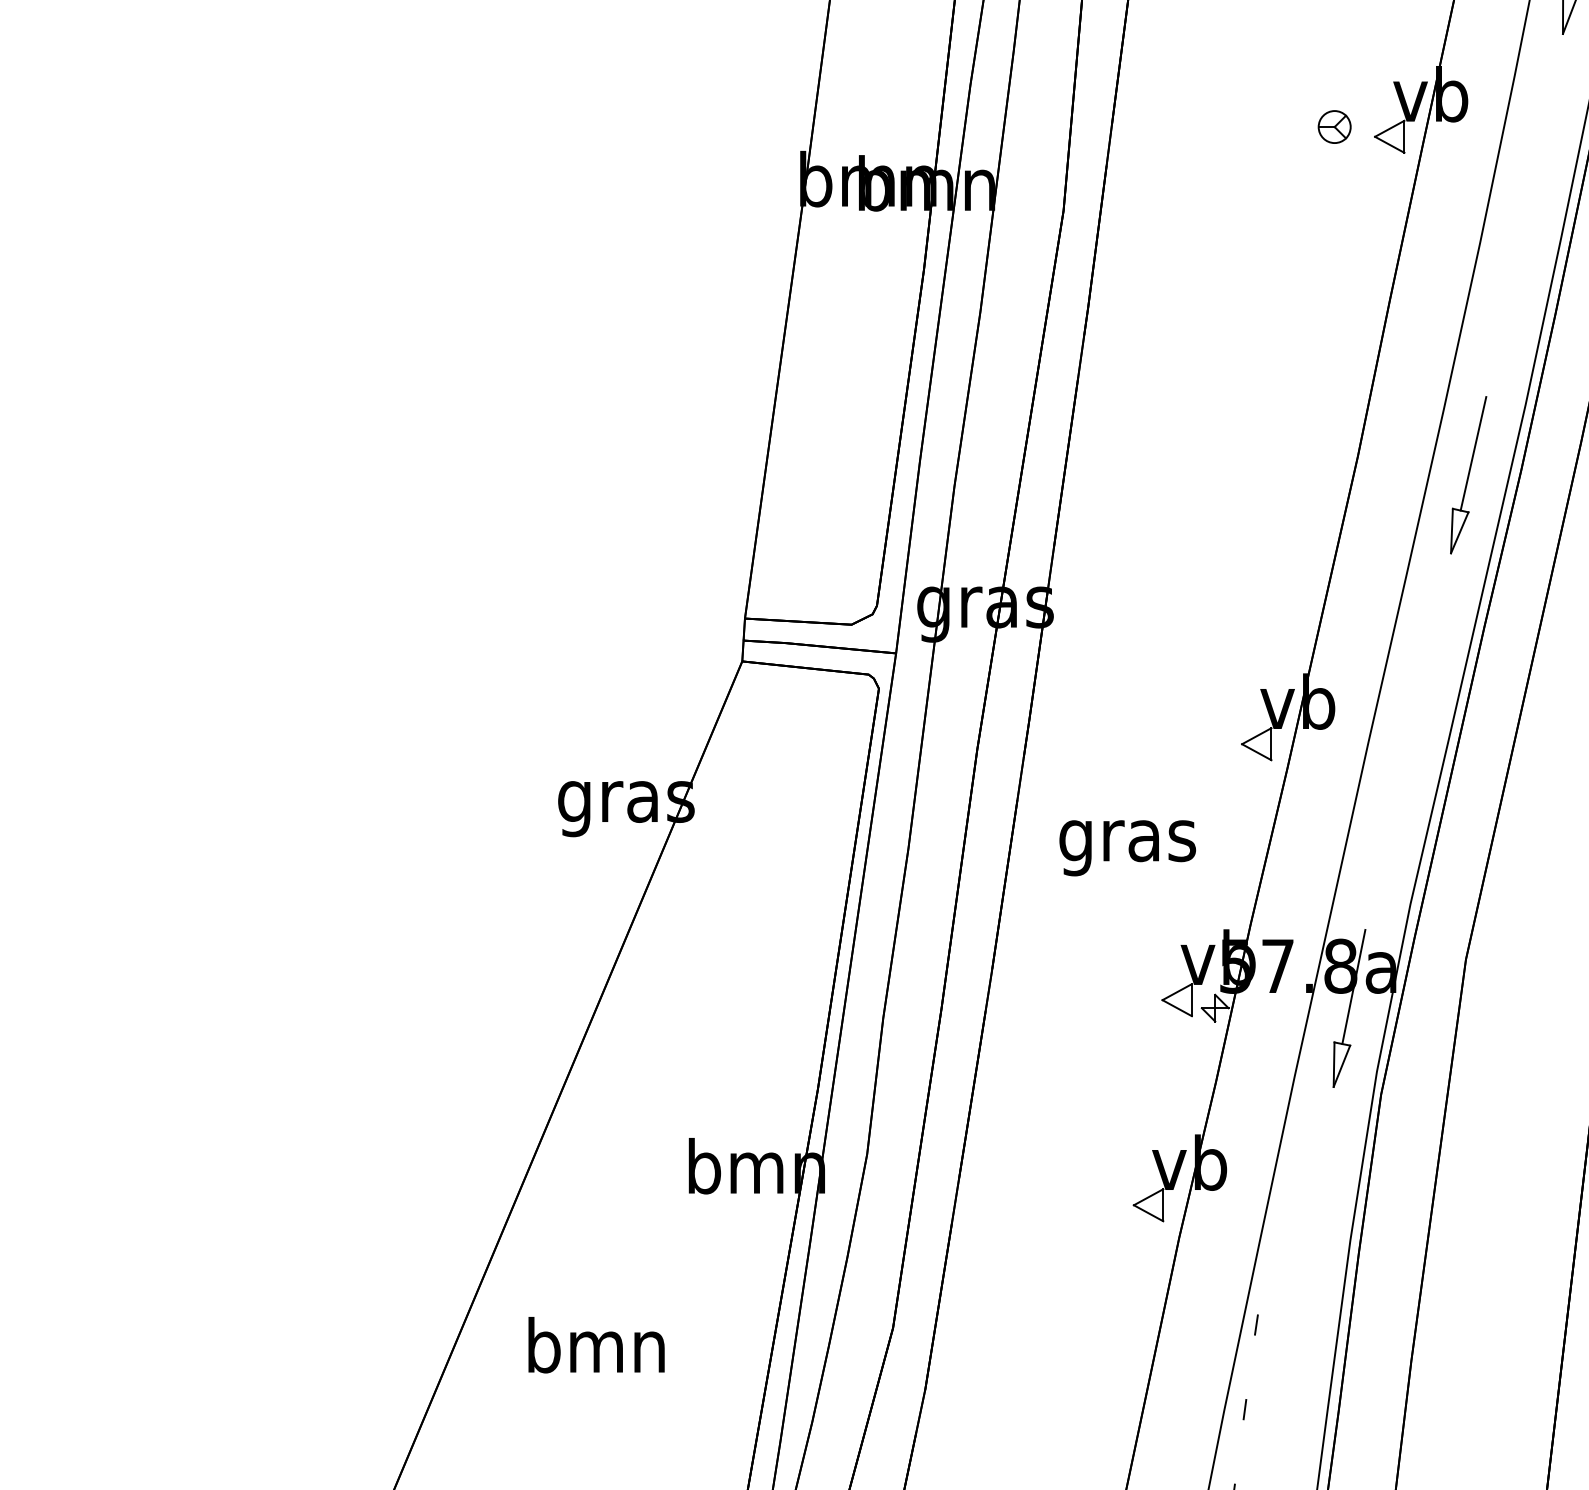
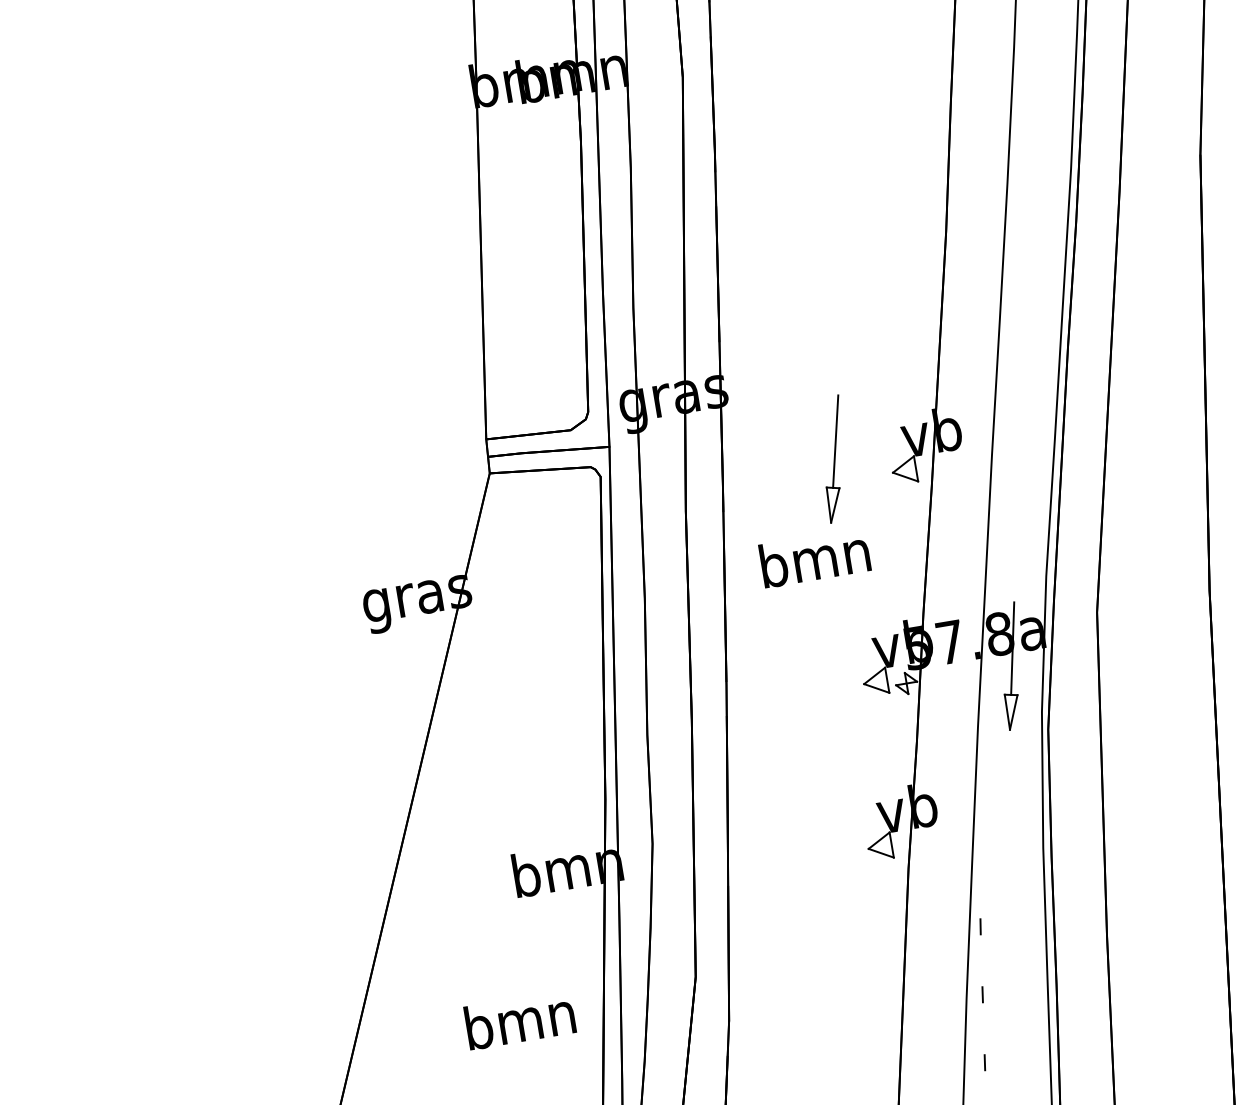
part: (1468, 475) -> (834, 459), moved
text: (1127, 840) -> (815, 563), gras -> bmn
text: (596, 1345) -> (520, 1020), moved

